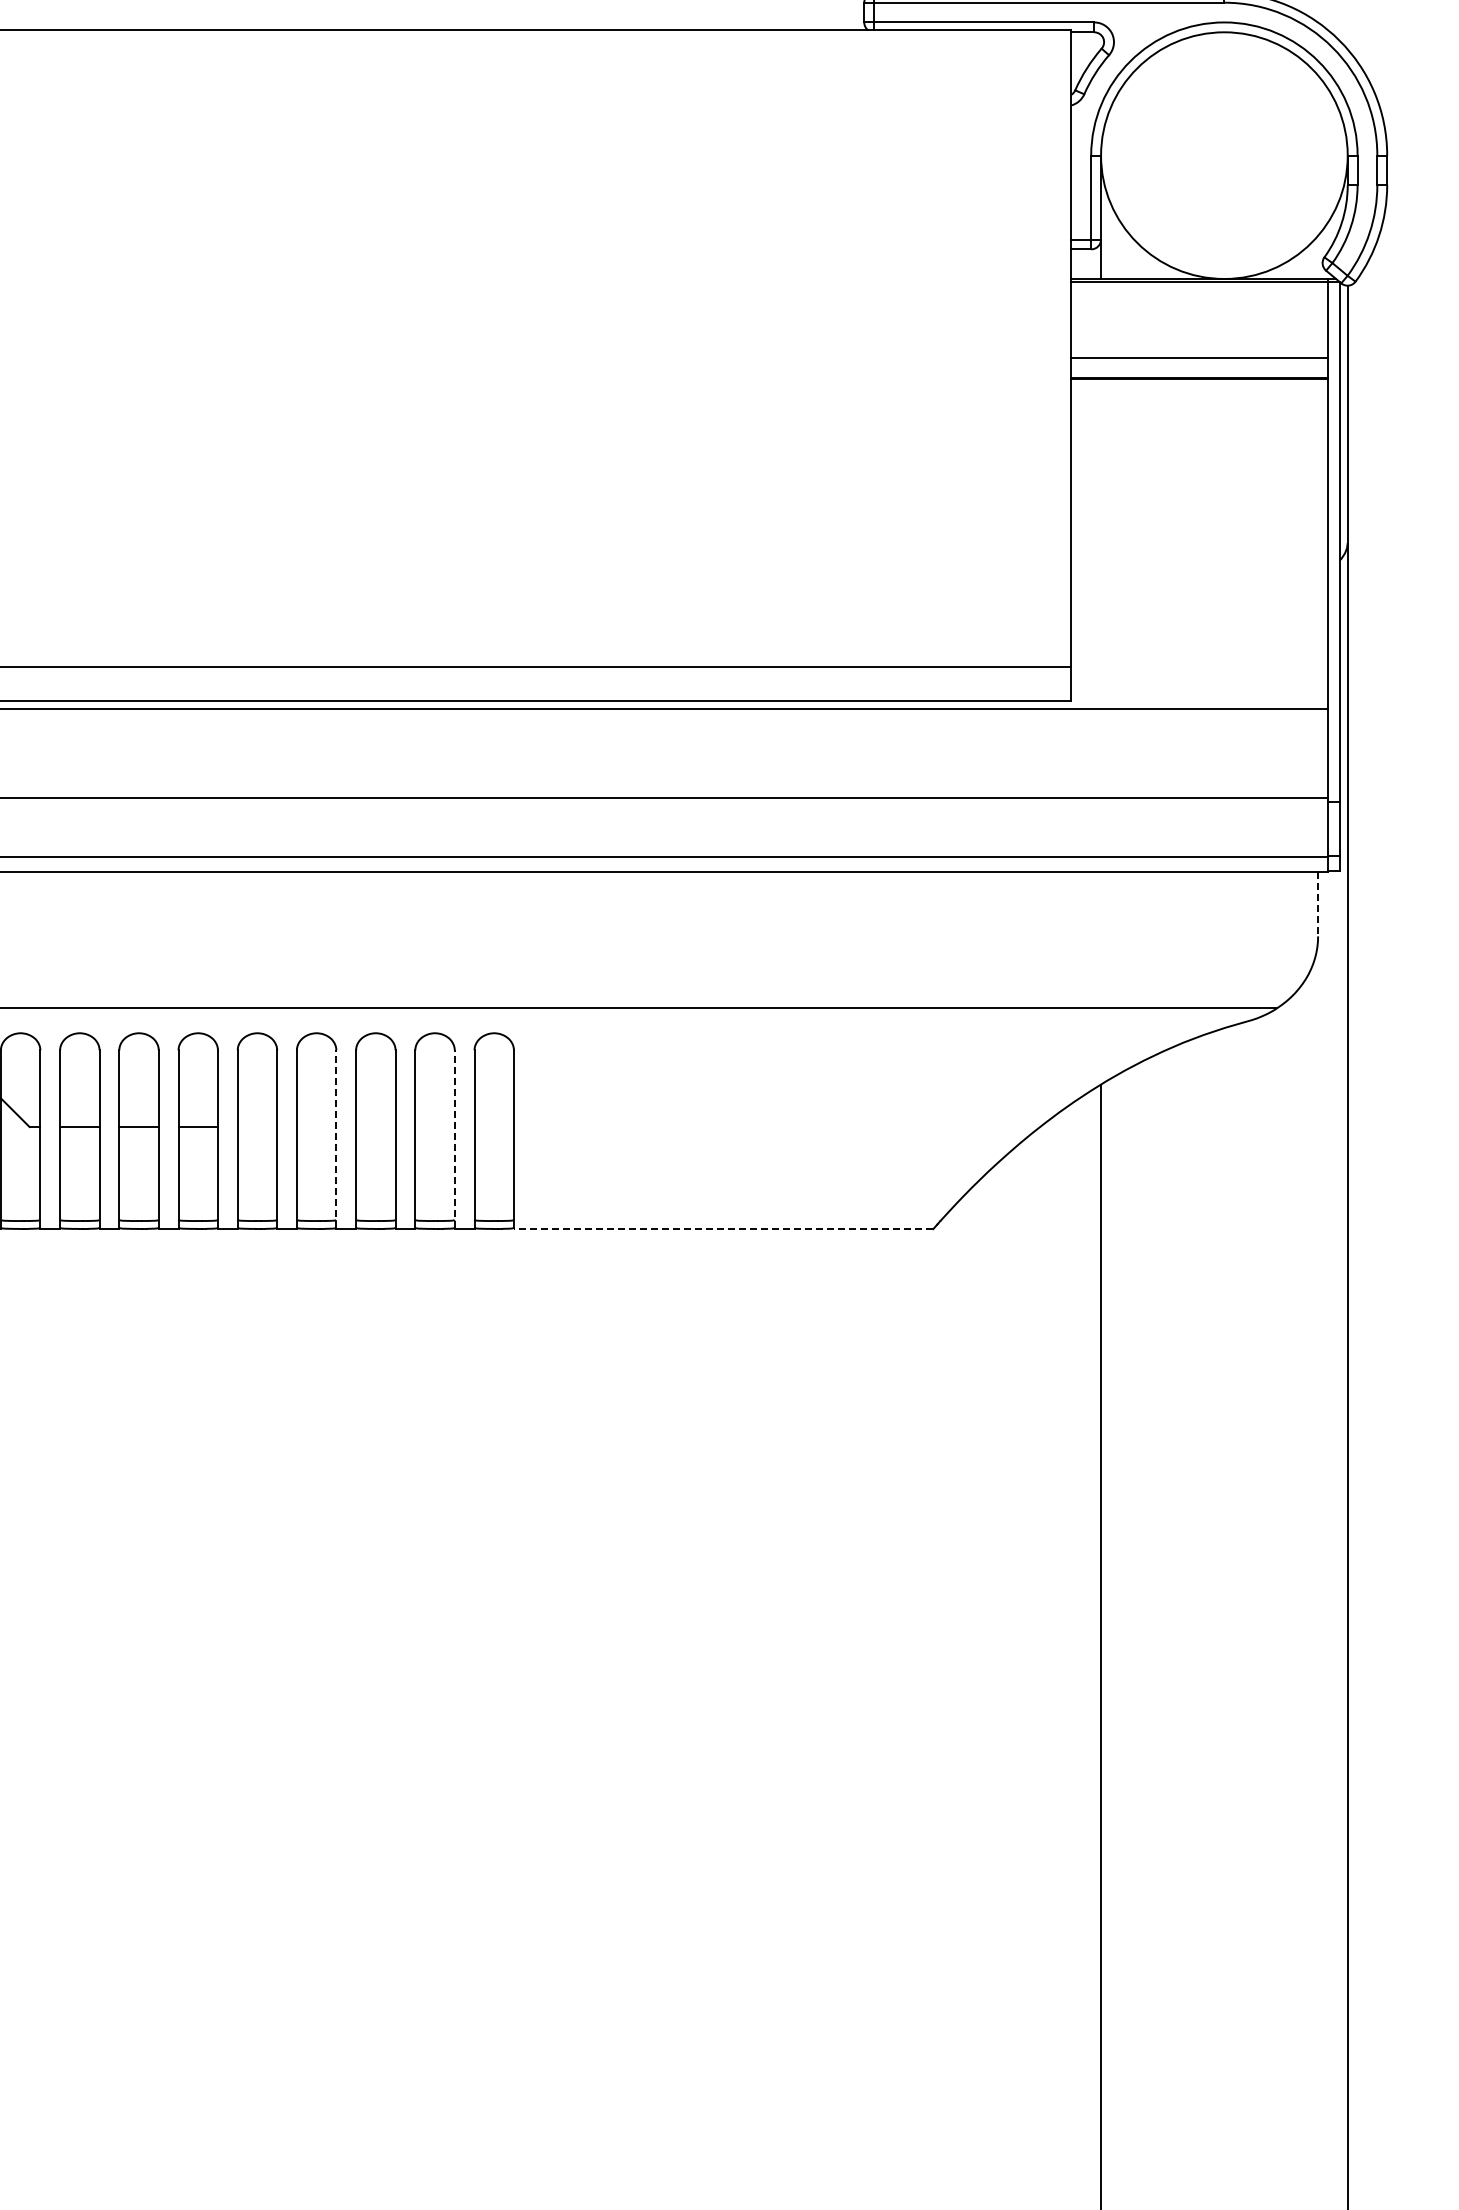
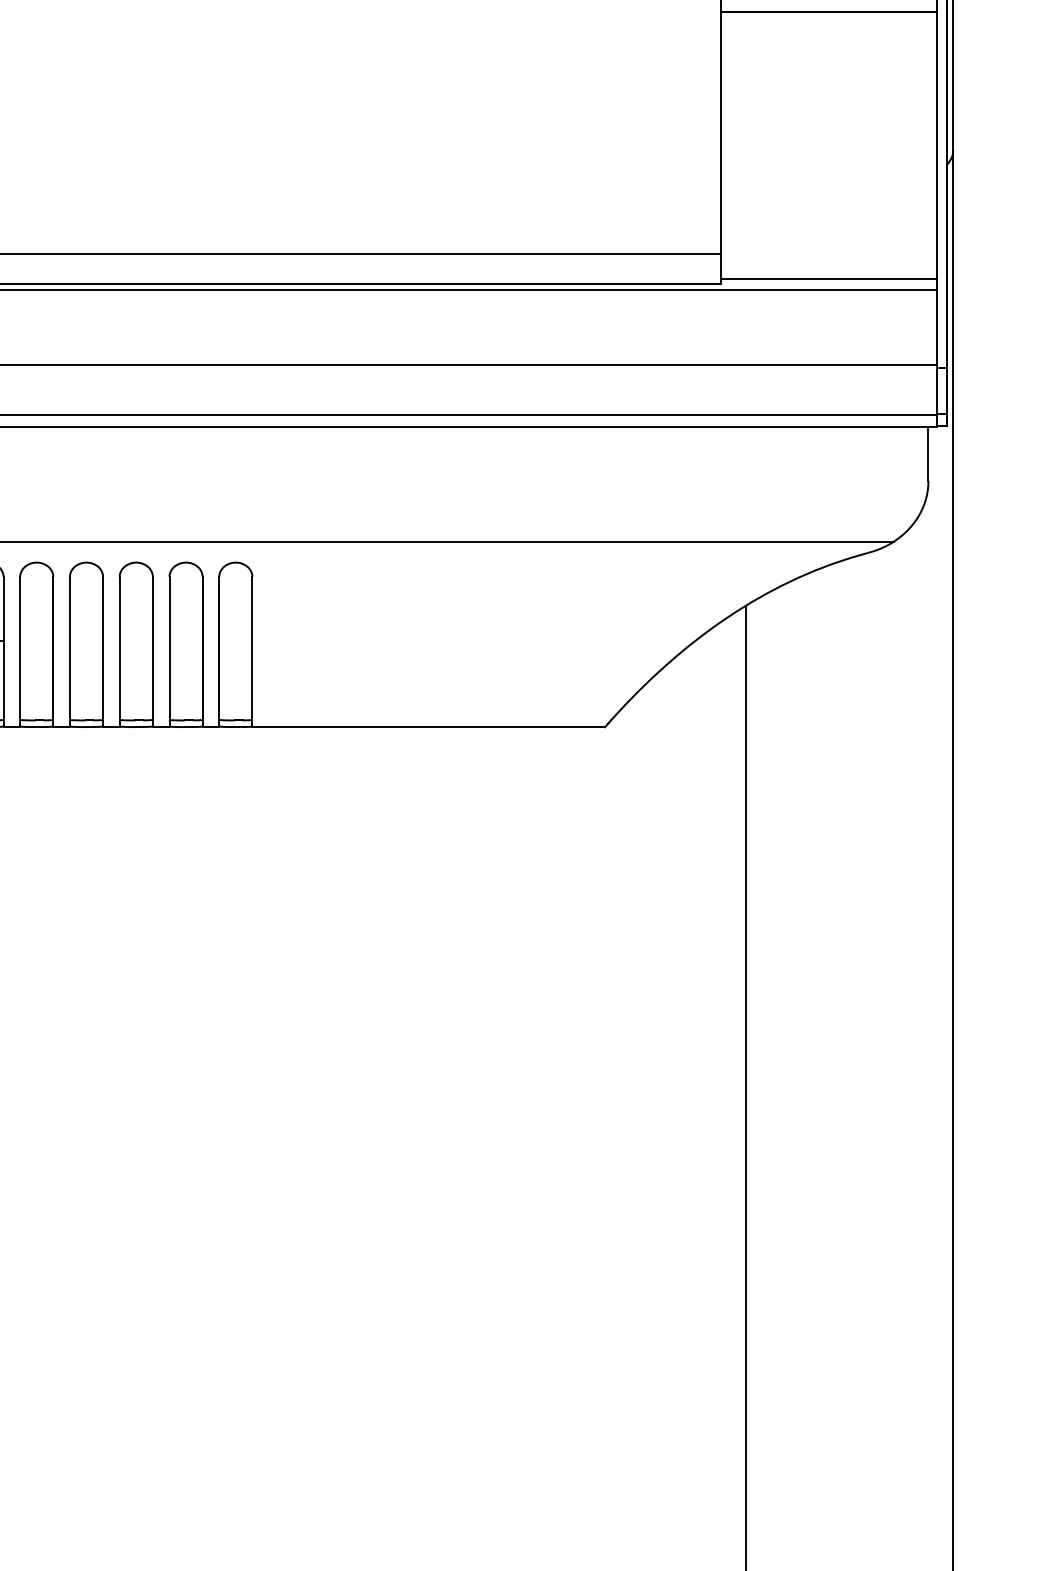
line: (1199, 696) -> (828, 279), added
line: (1318, 904) -> (928, 454), dashed -> solid
line: (336, 1139) -> (103, 651), dashed -> solid
line: (454, 1139) -> (202, 651), dashed -> solid
line: (723, 1229) -> (428, 727), dashed -> solid

